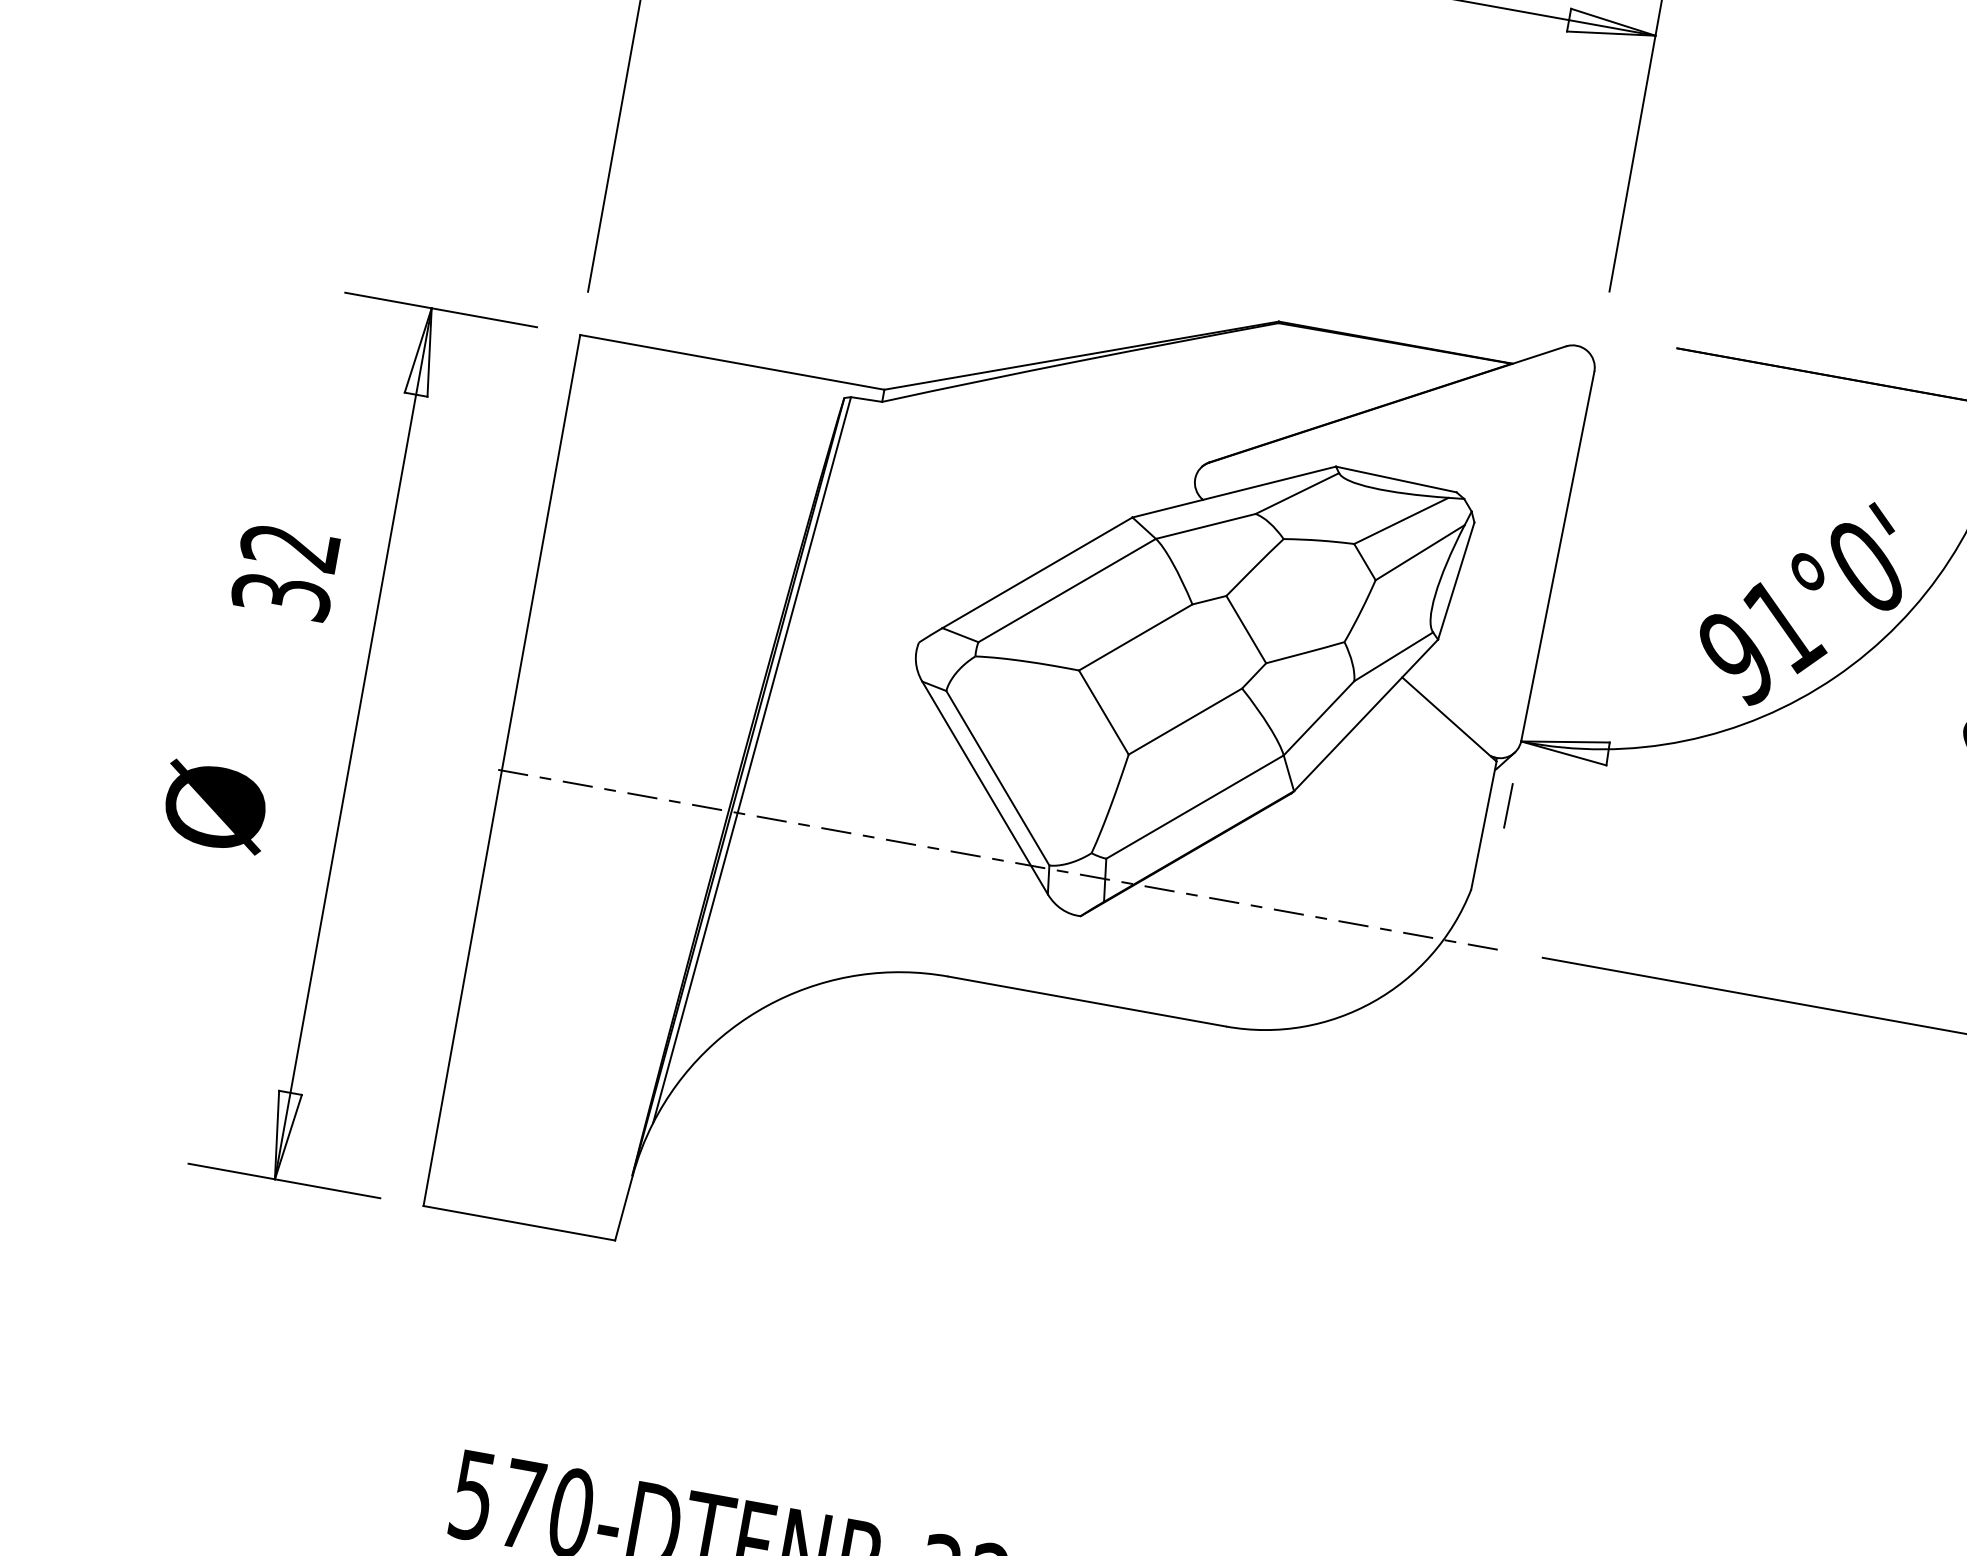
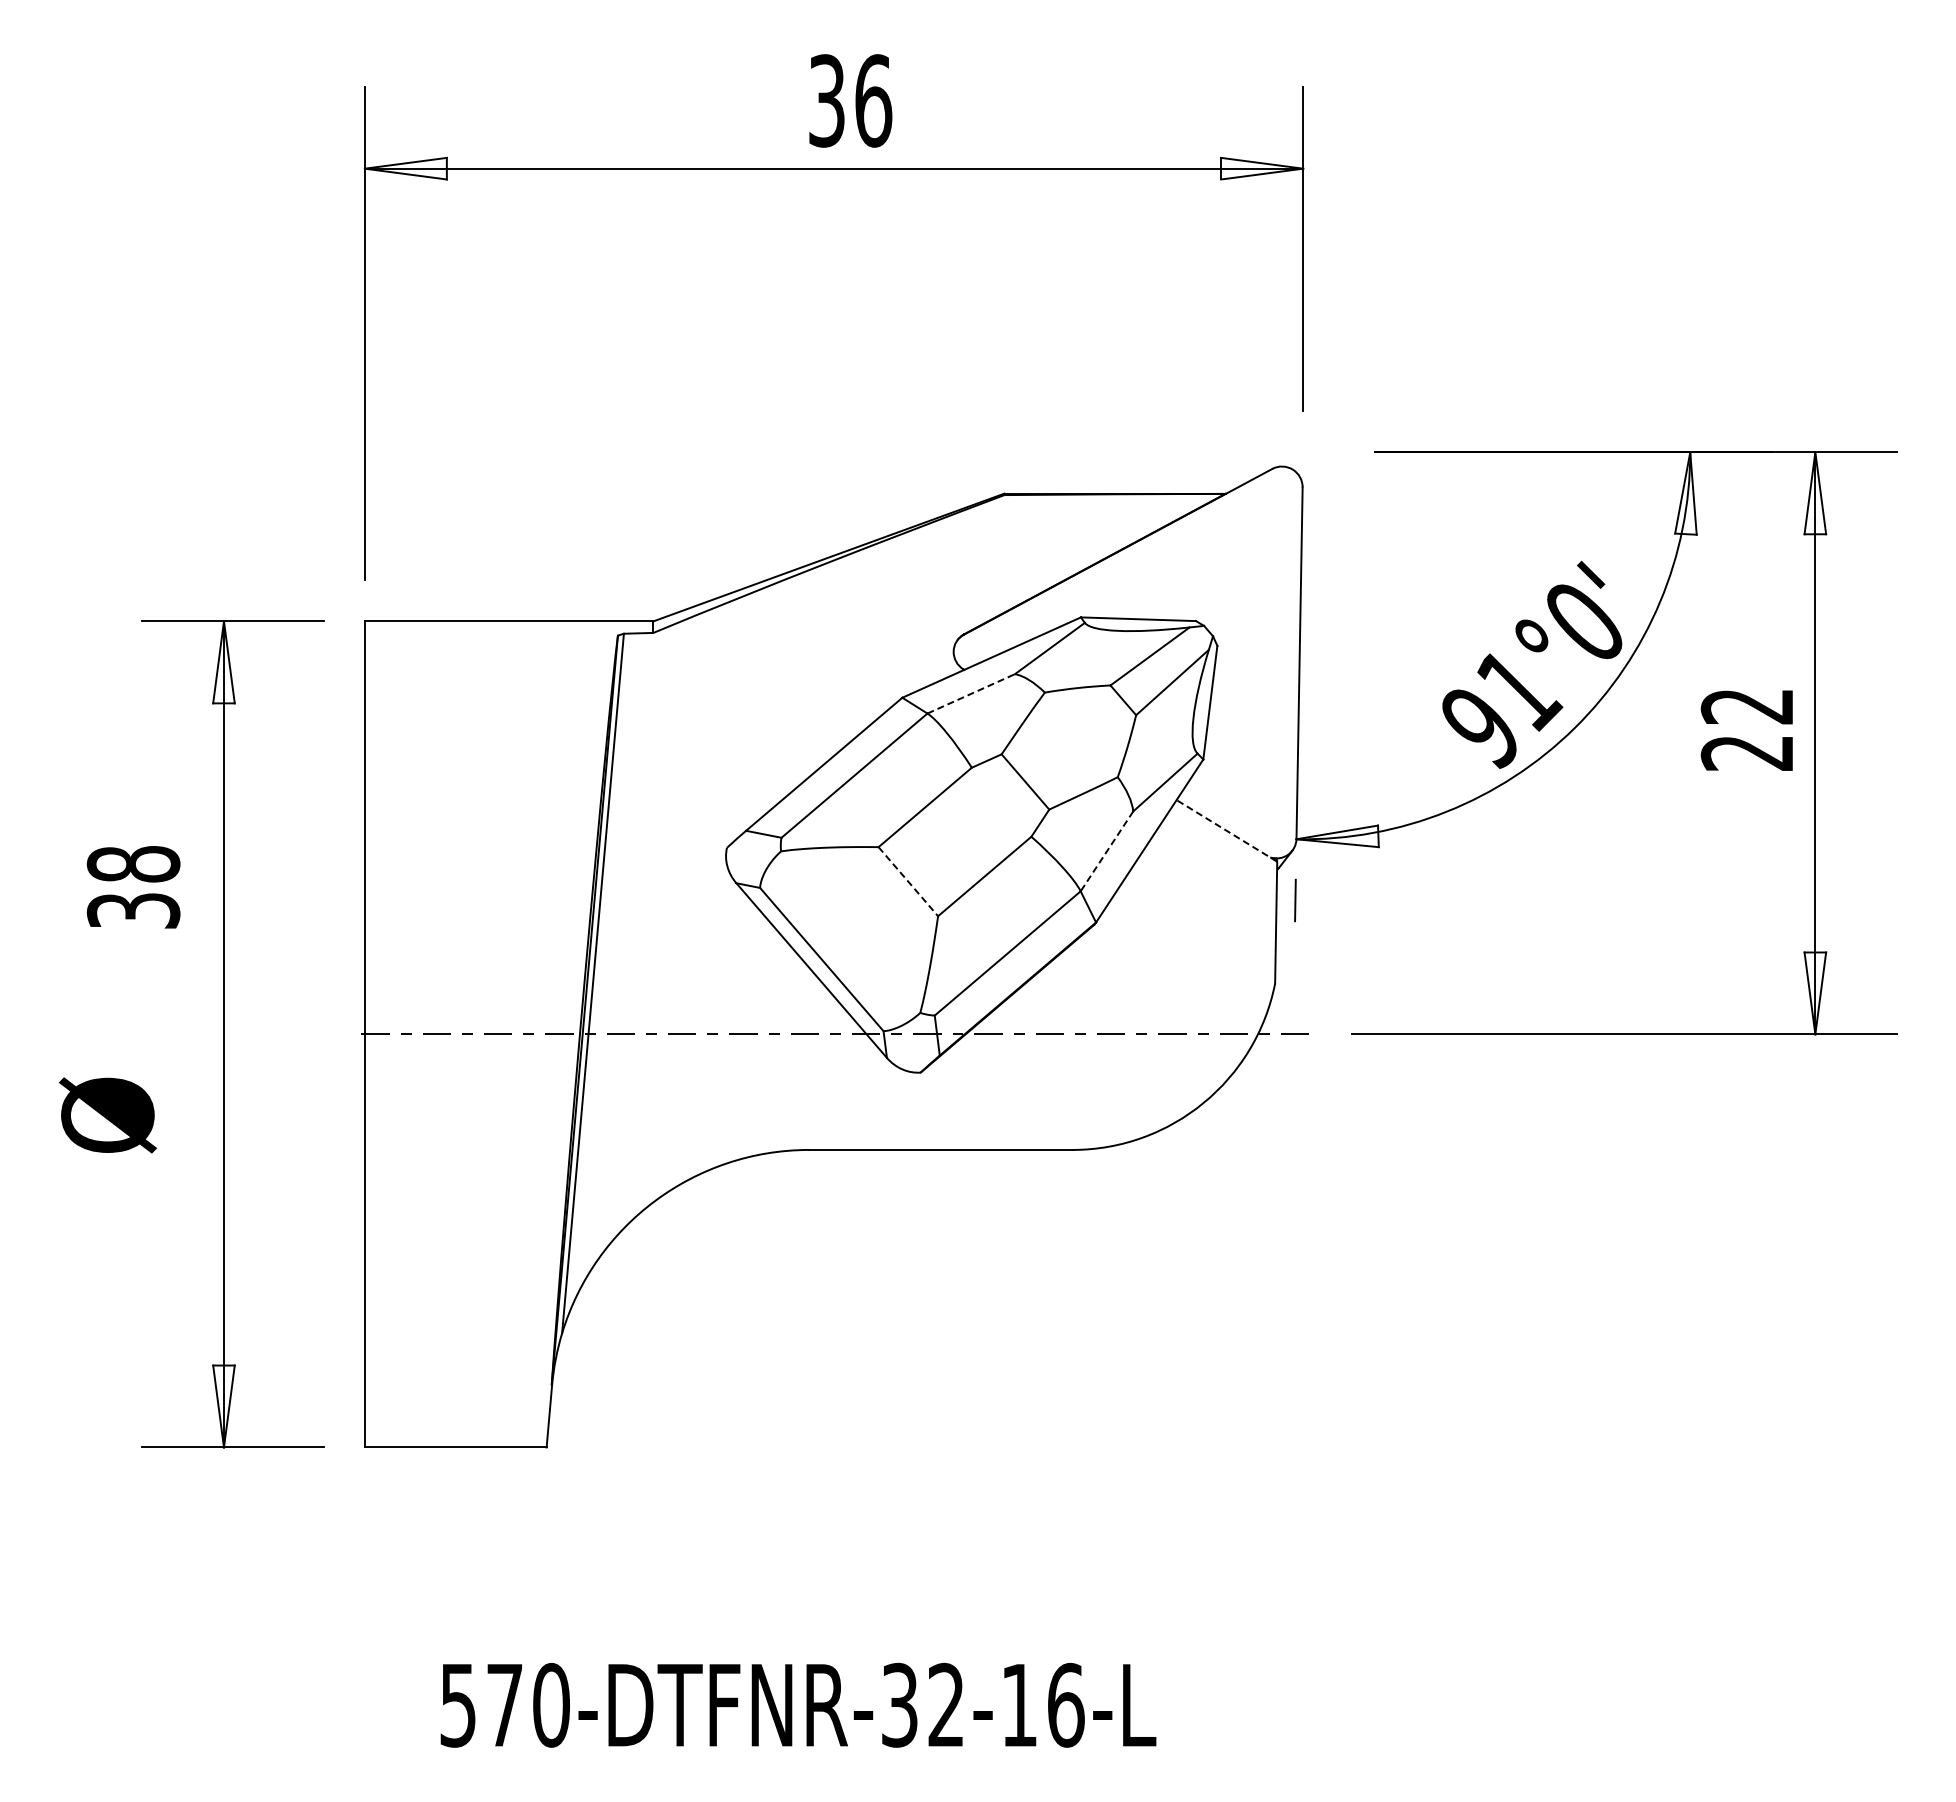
line: (1206, 526) -> (971, 693), solid -> dashed
text: (290, 547) -> (133, 864), 32 -> 38
line: (1104, 712) -> (908, 881), solid -> dashed
line: (1318, 718) -> (1106, 851), solid -> dashed
line: (1449, 718) -> (1226, 830), solid -> dashed

